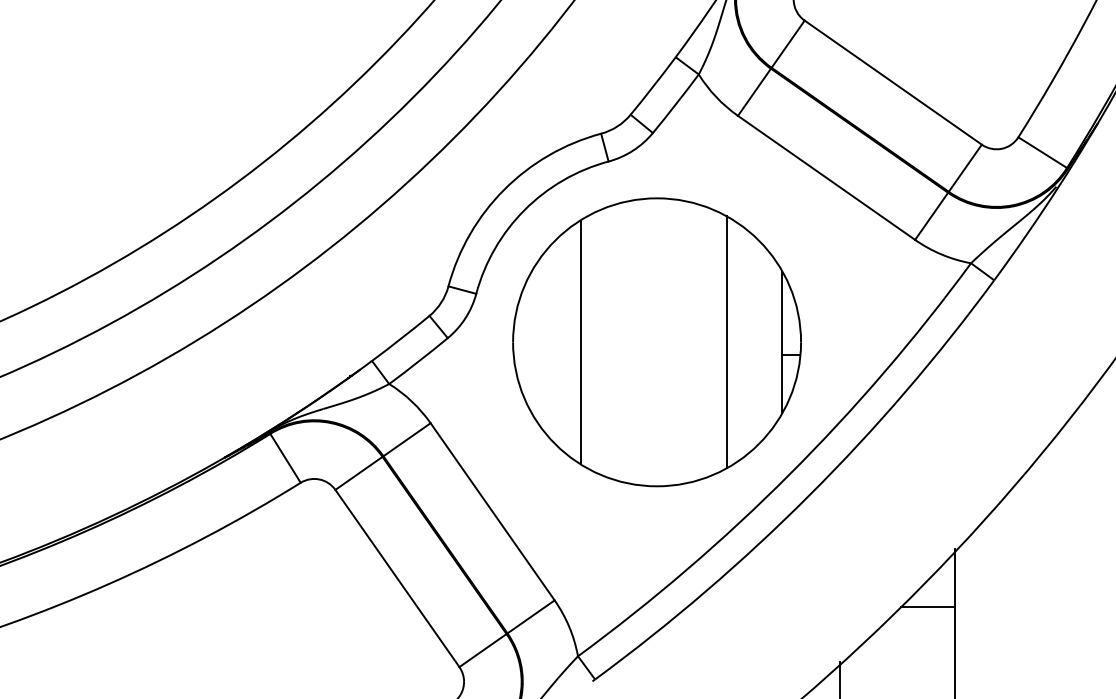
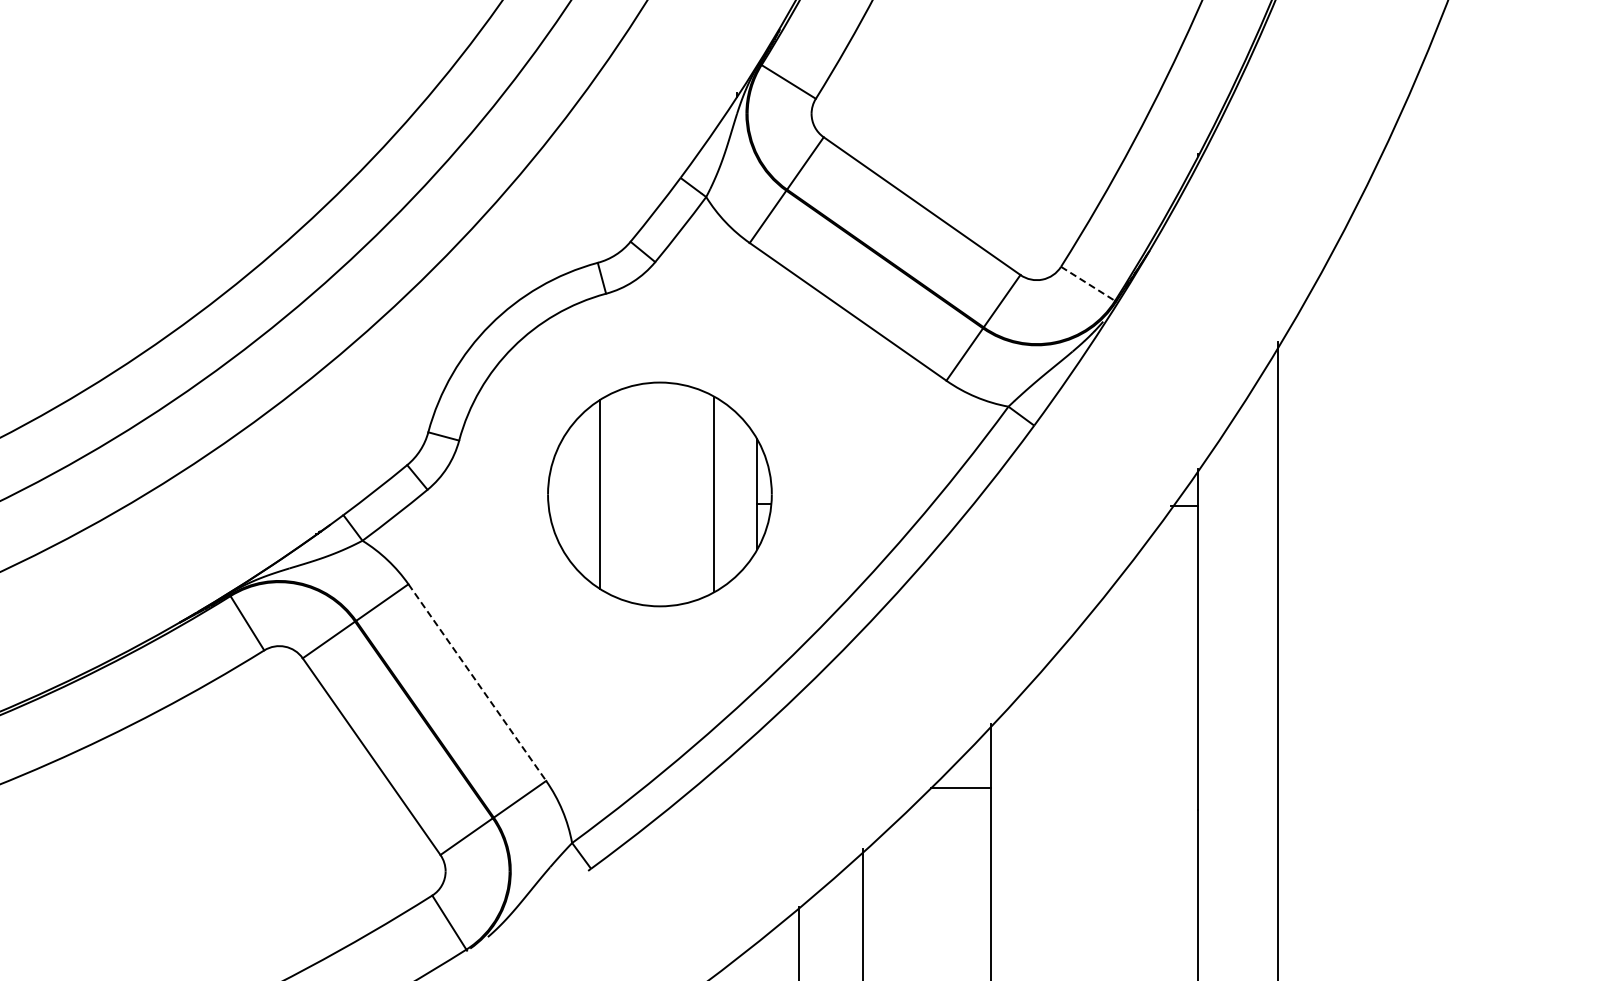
line: (1043, 152) -> (1088, 283), solid -> dashed
part: (656, 342) -> (659, 494), size x0.7
line: (492, 512) -> (477, 683), solid -> dashed

